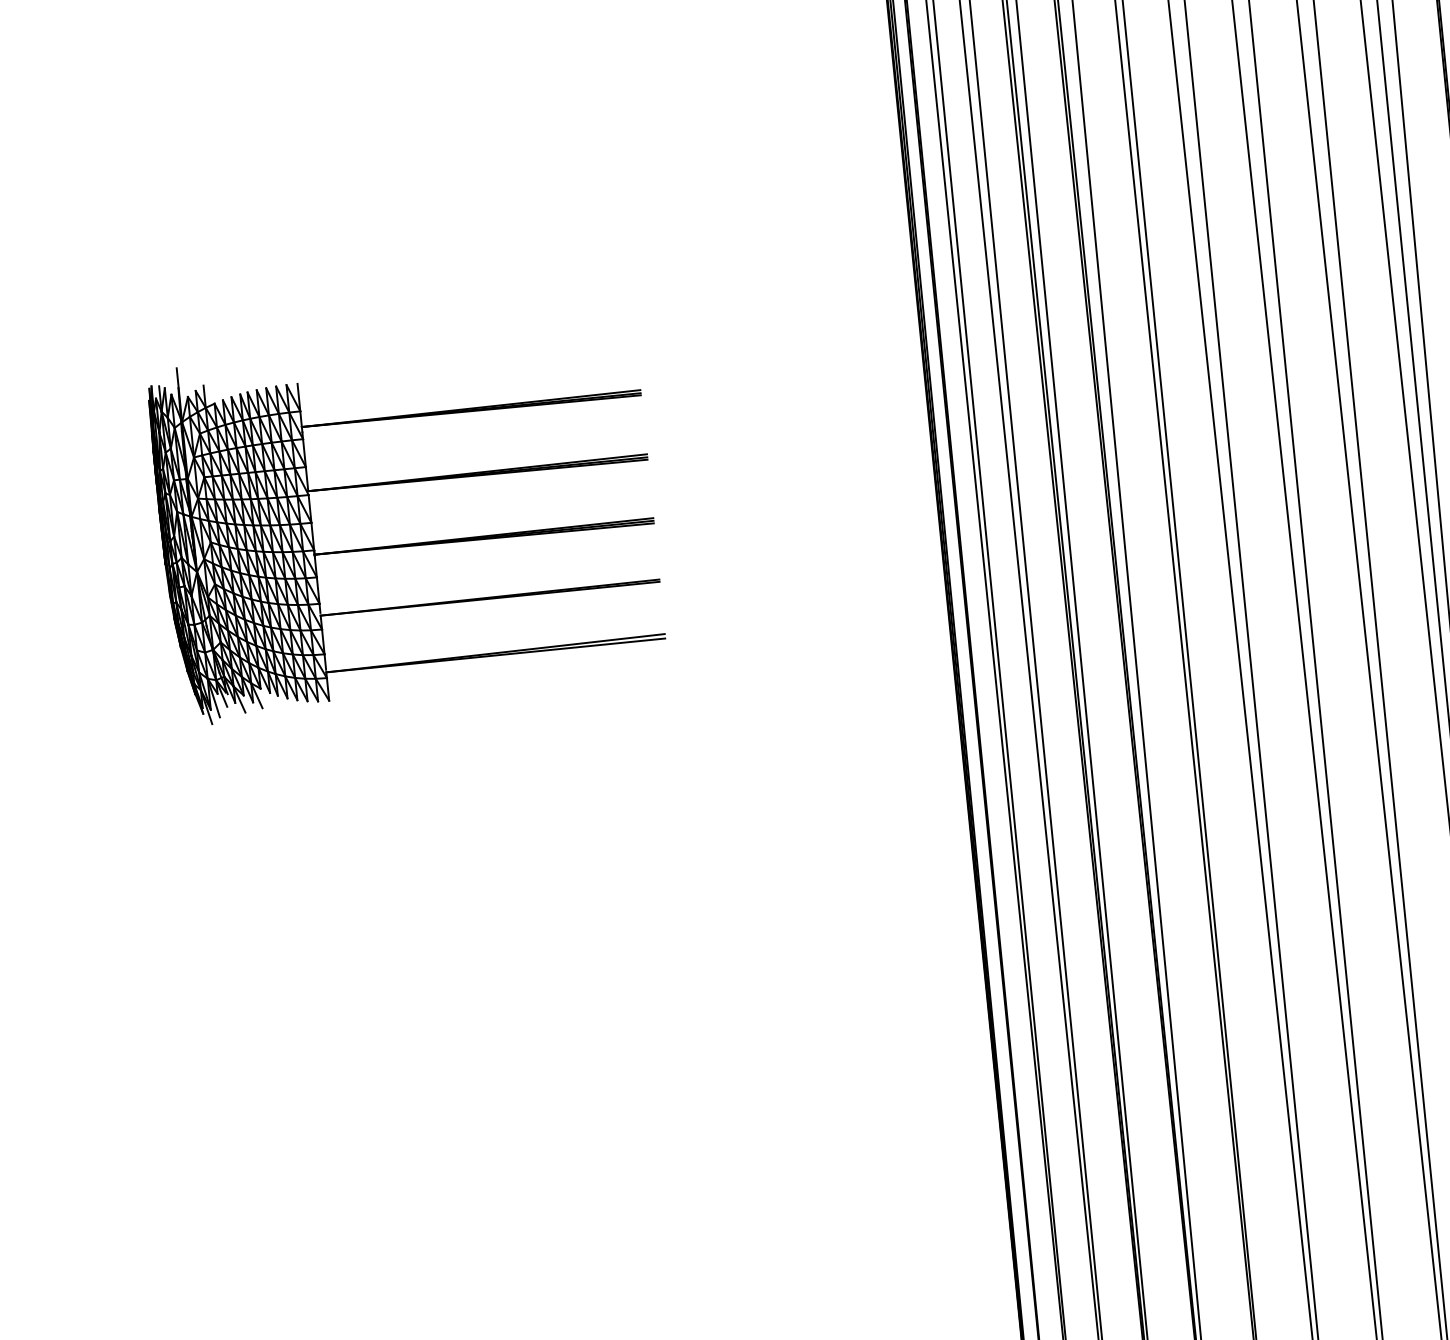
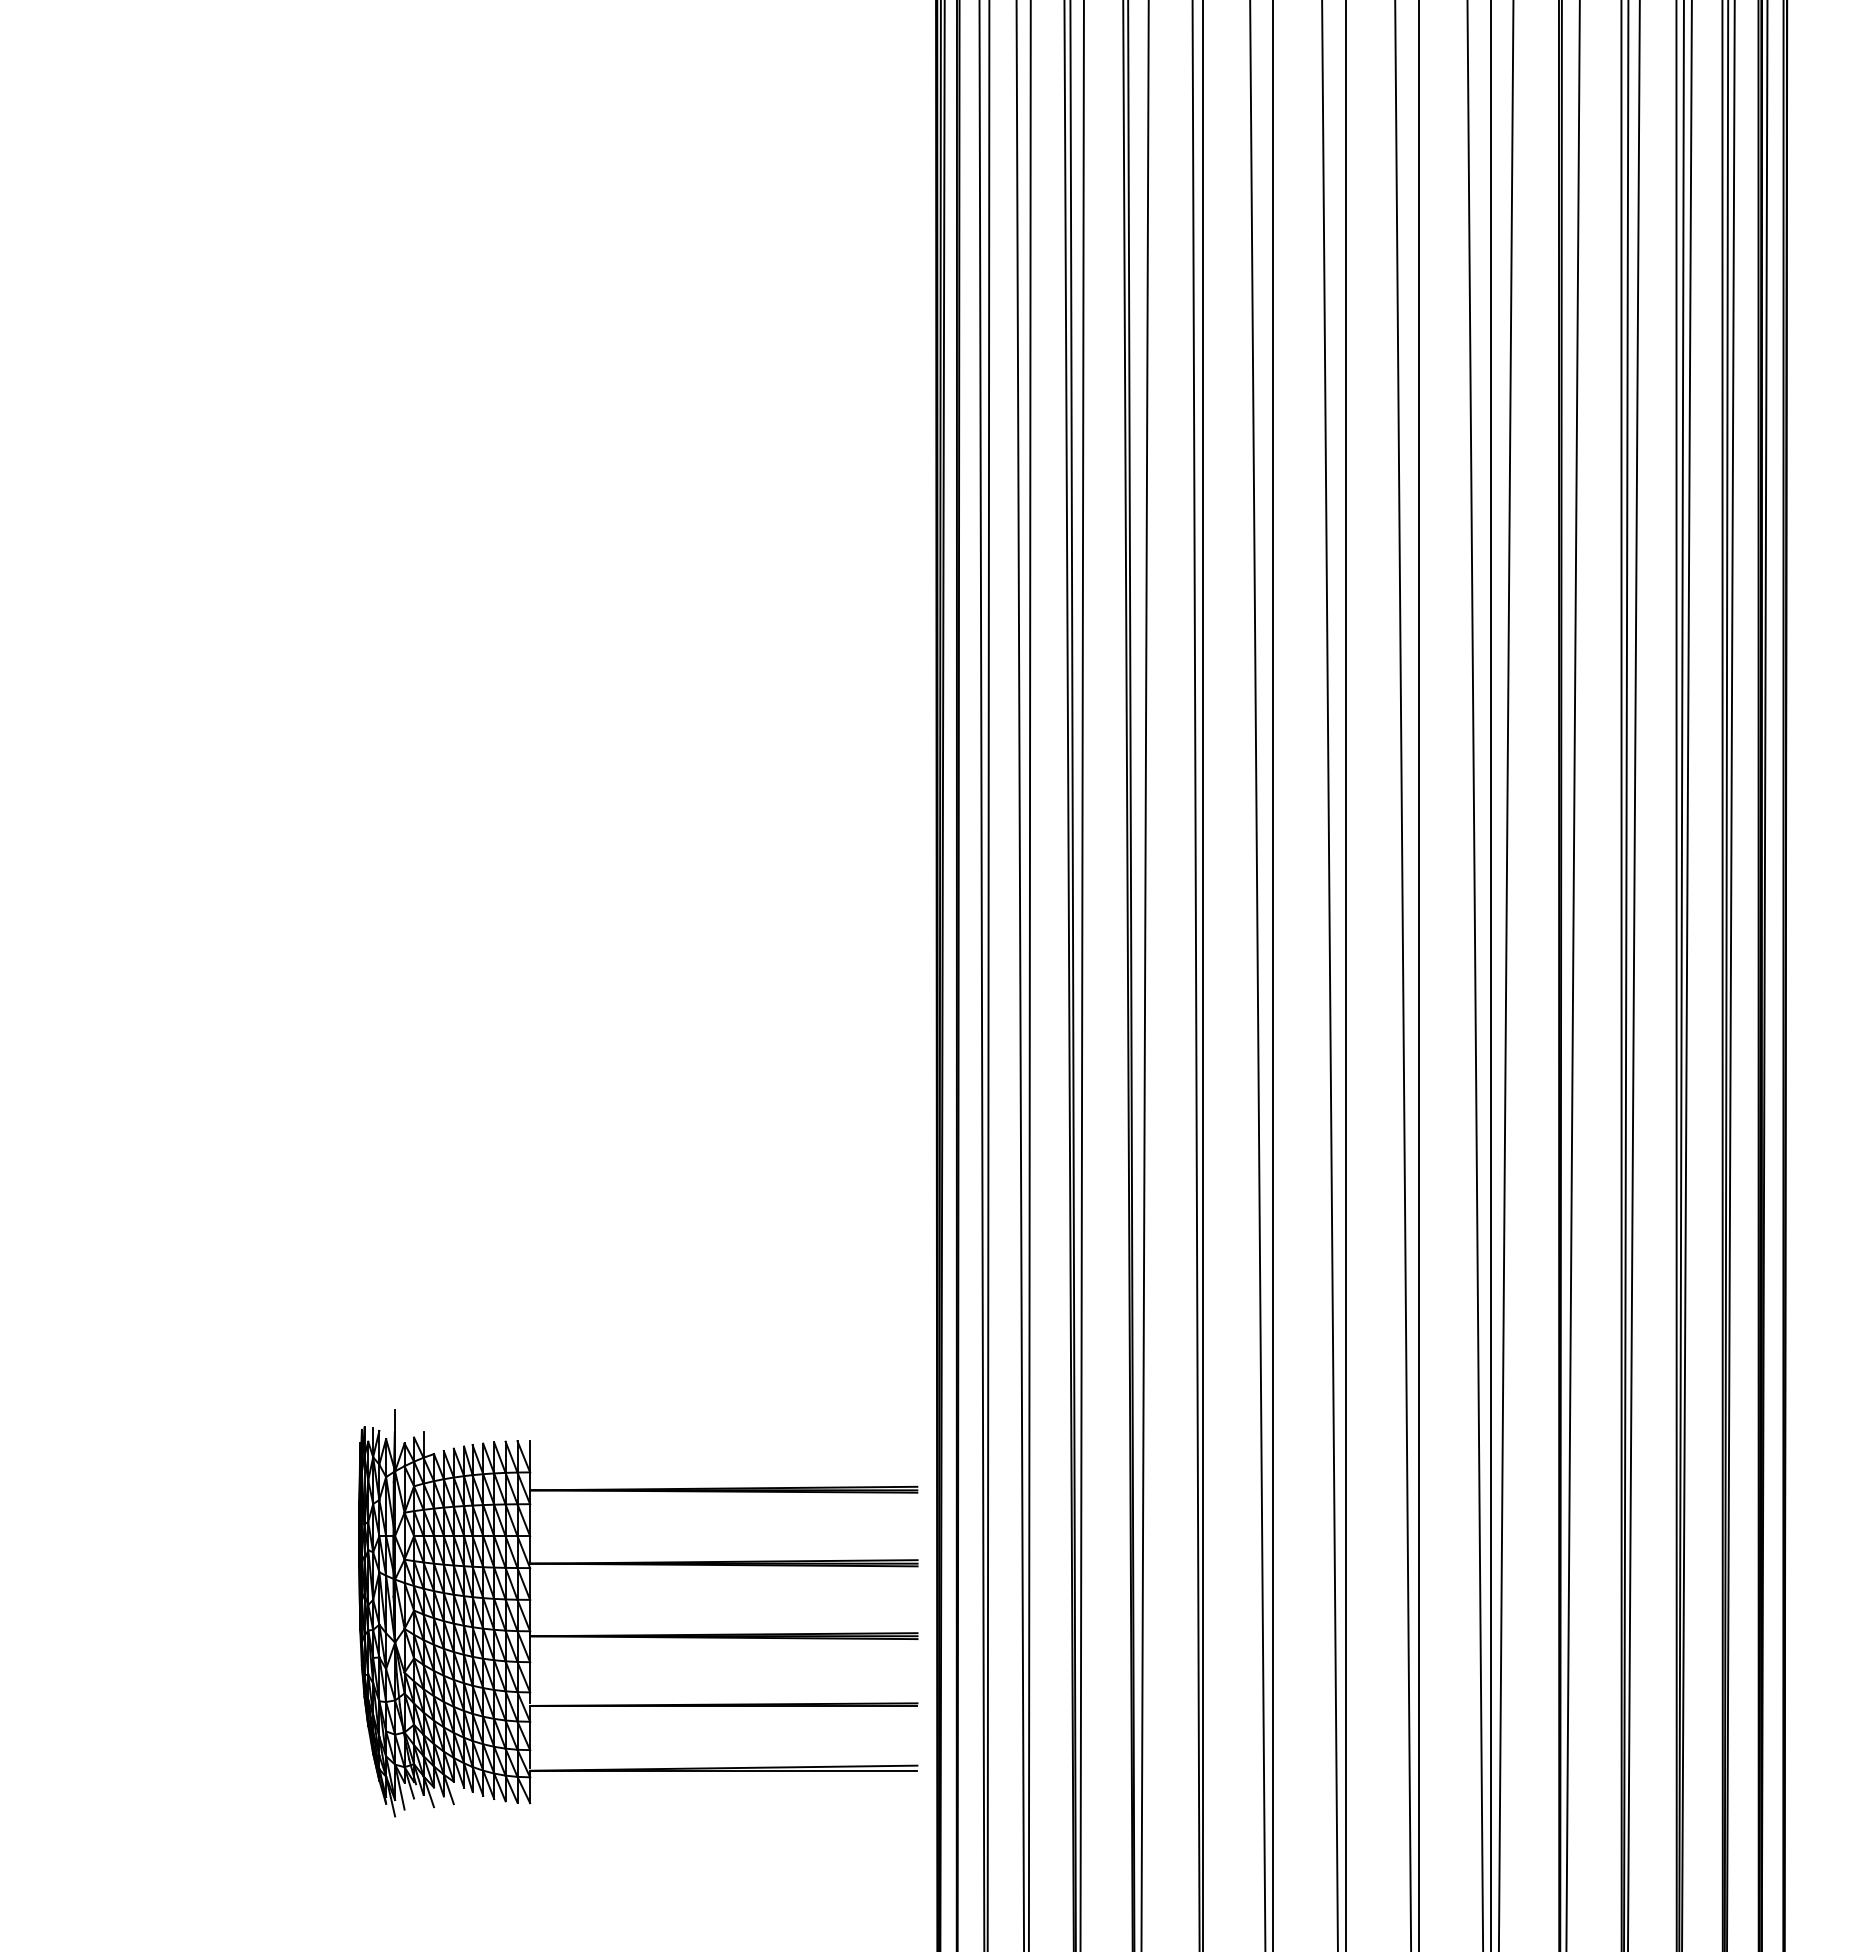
part: (409, 543) -> (638, 1634), moved

